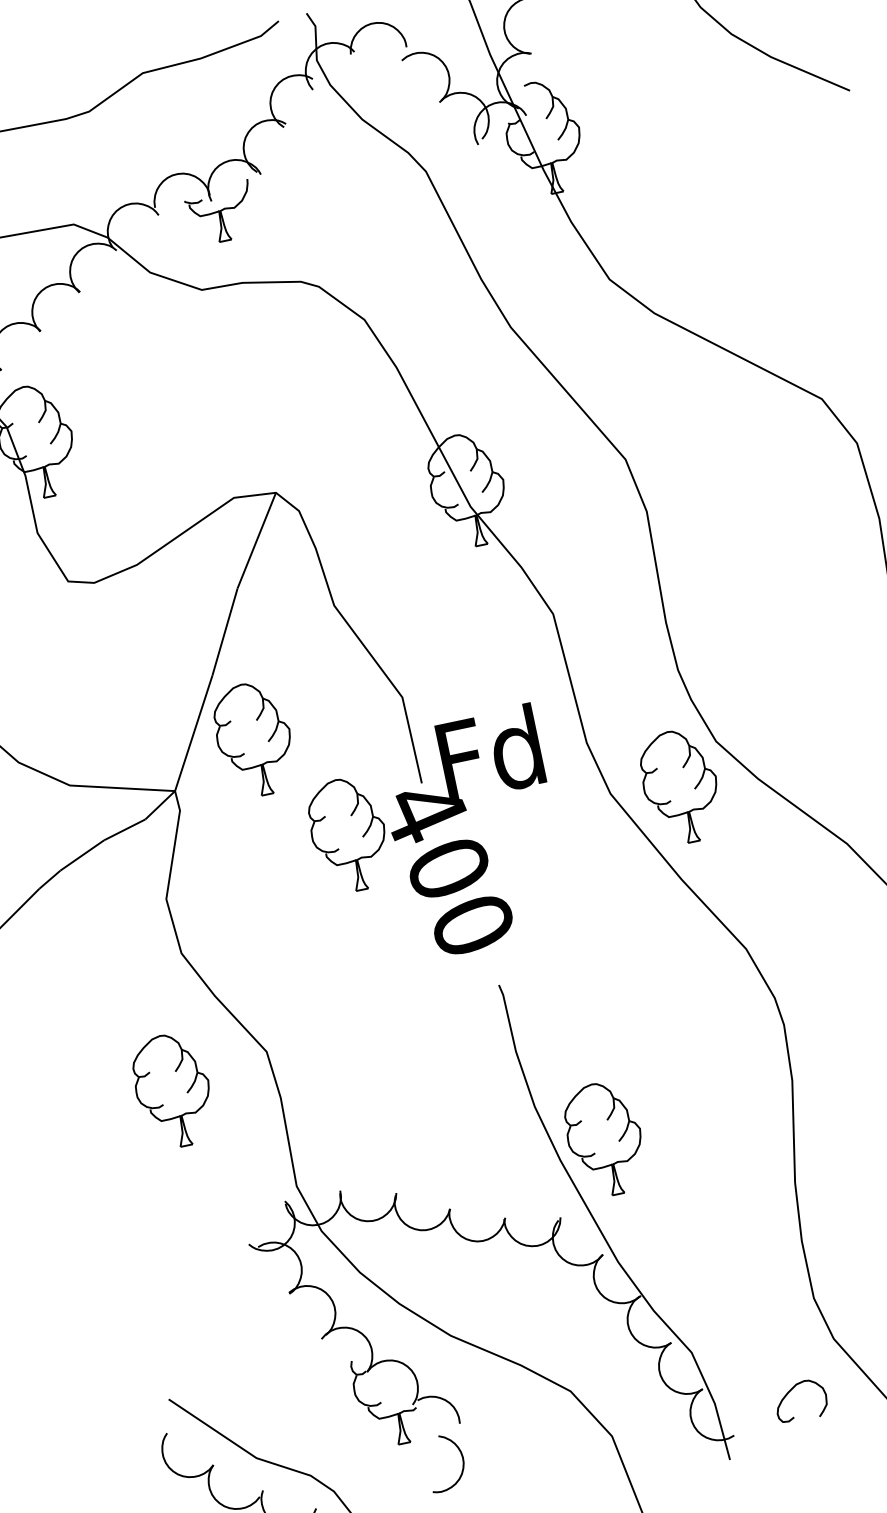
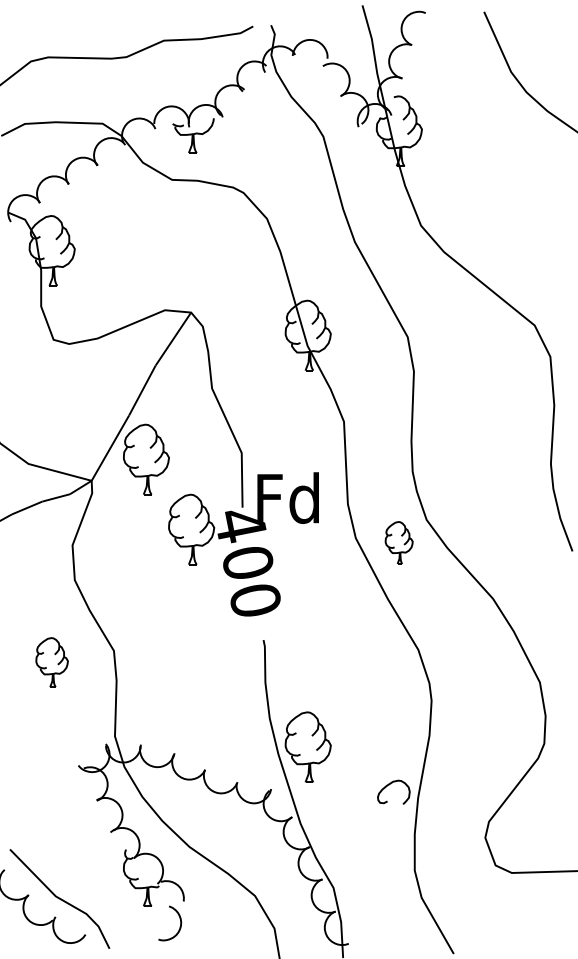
part: (679, 786) -> (398, 542), size x0.6
part: (172, 1090) -> (51, 662), size x0.7
curve: (791, 1391) -> (389, 785), moved

